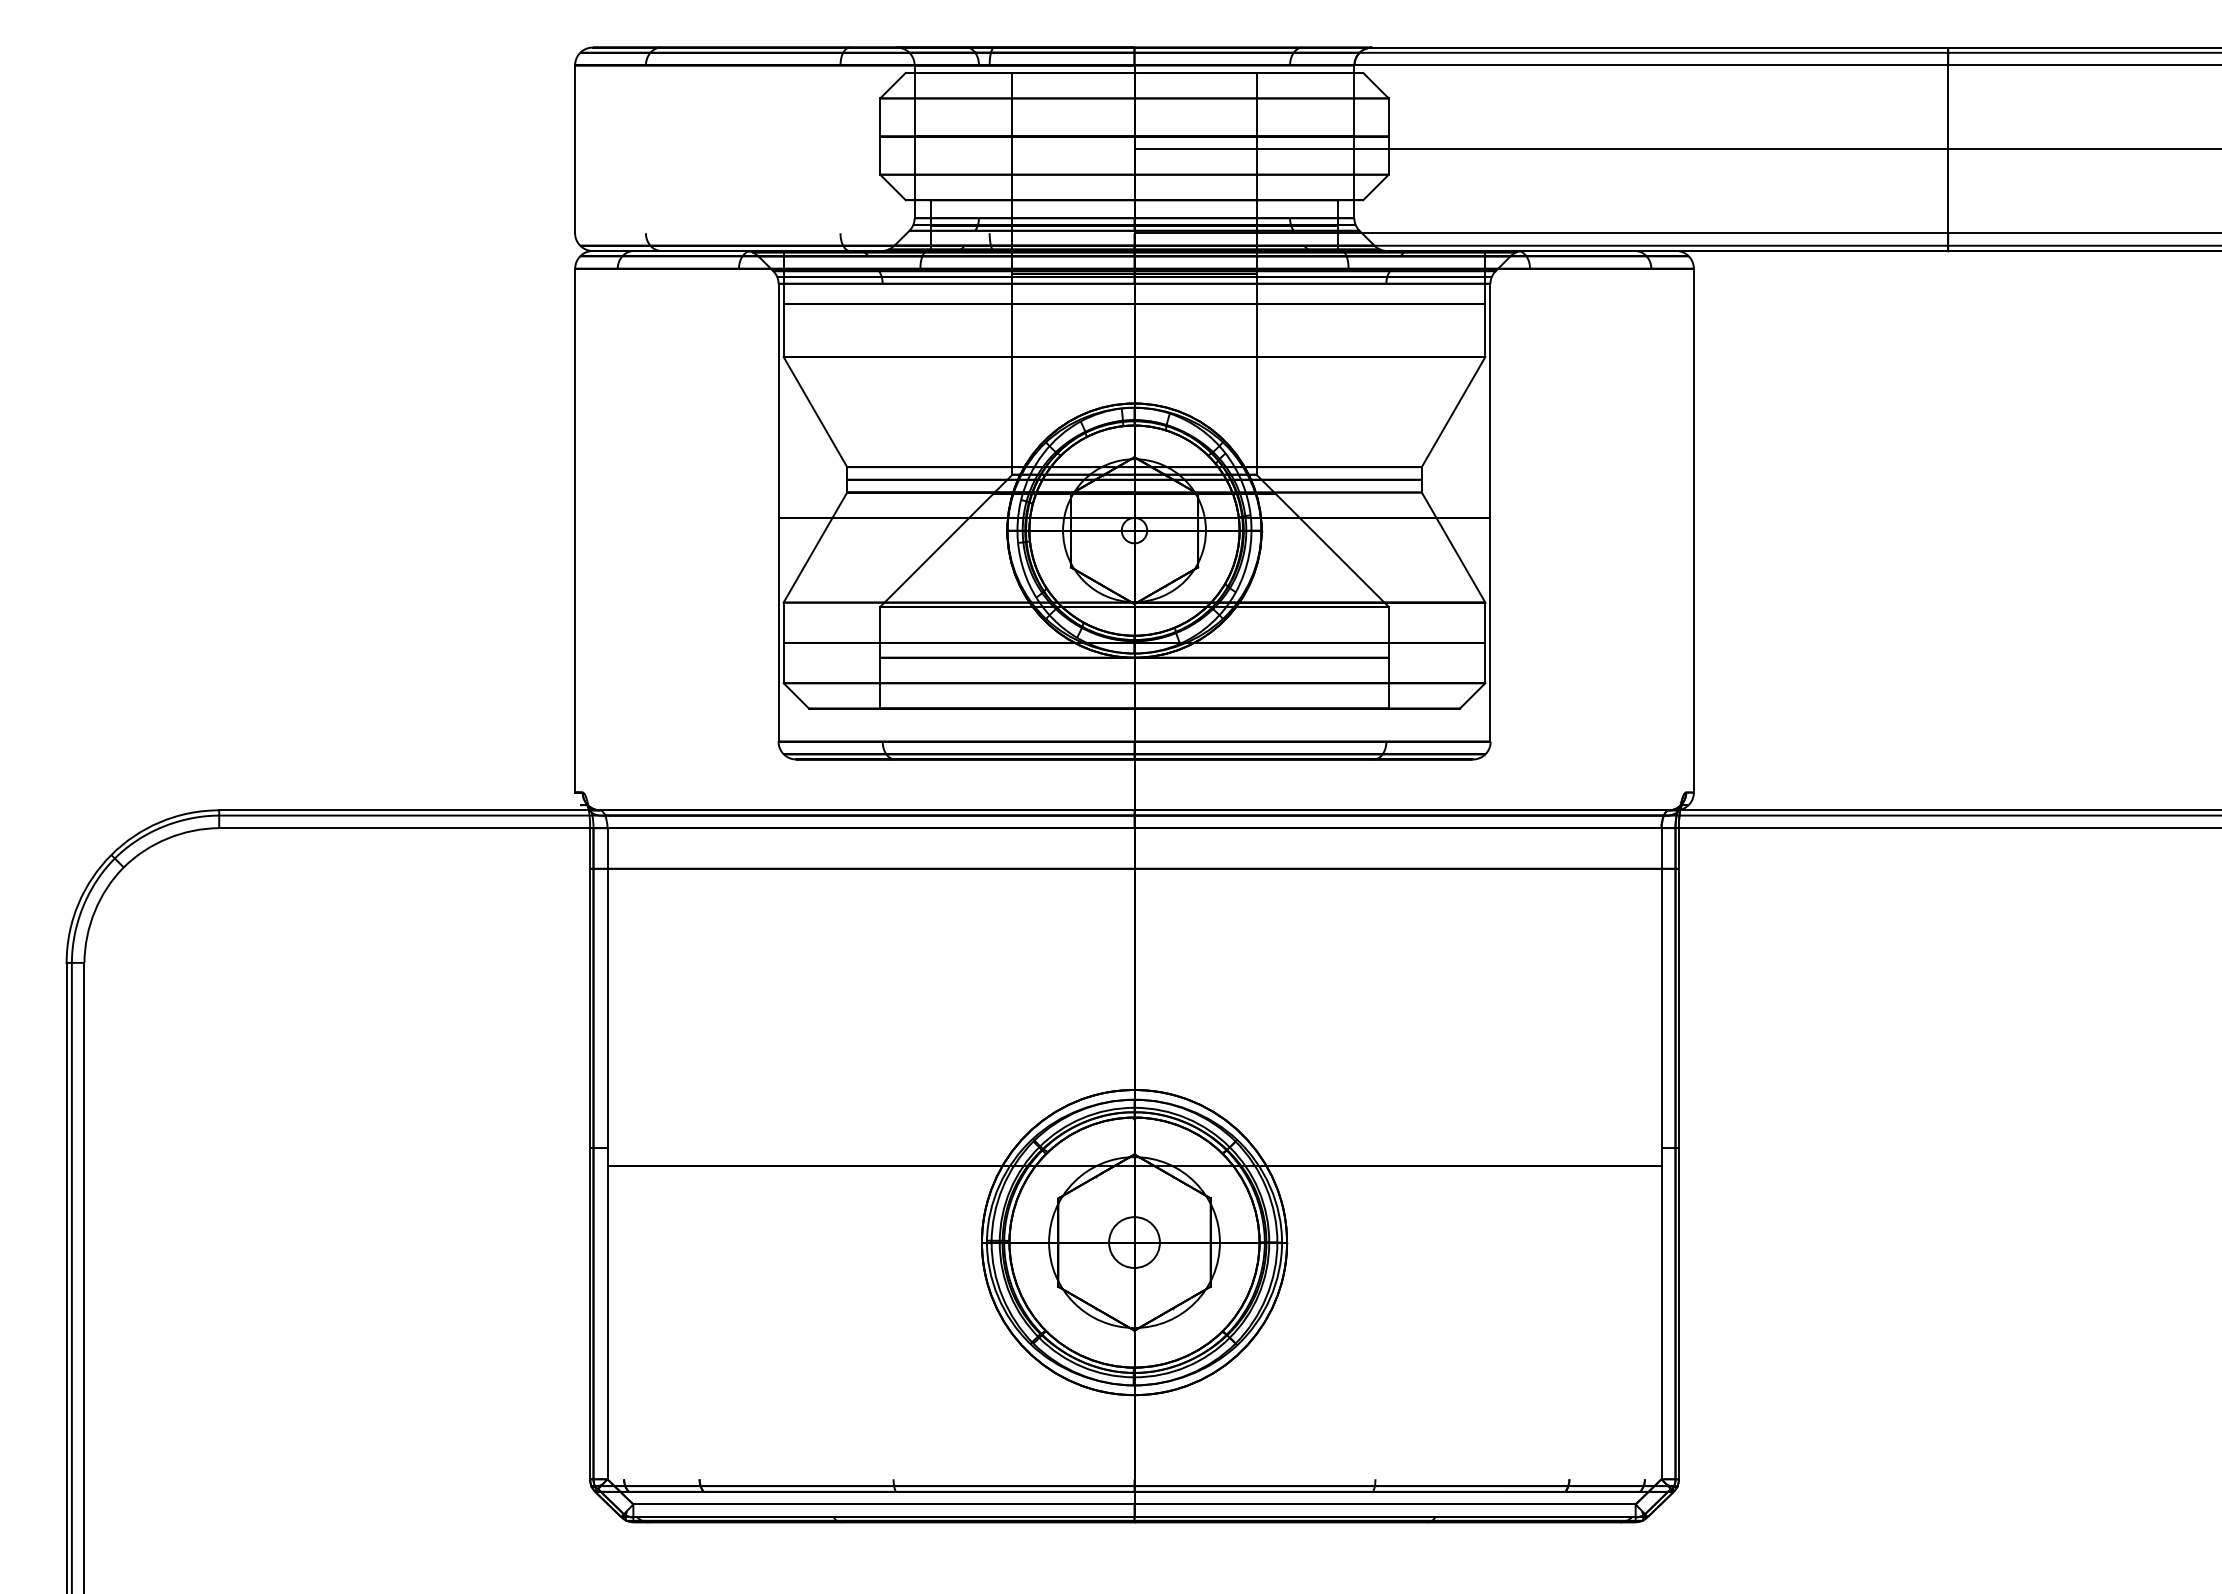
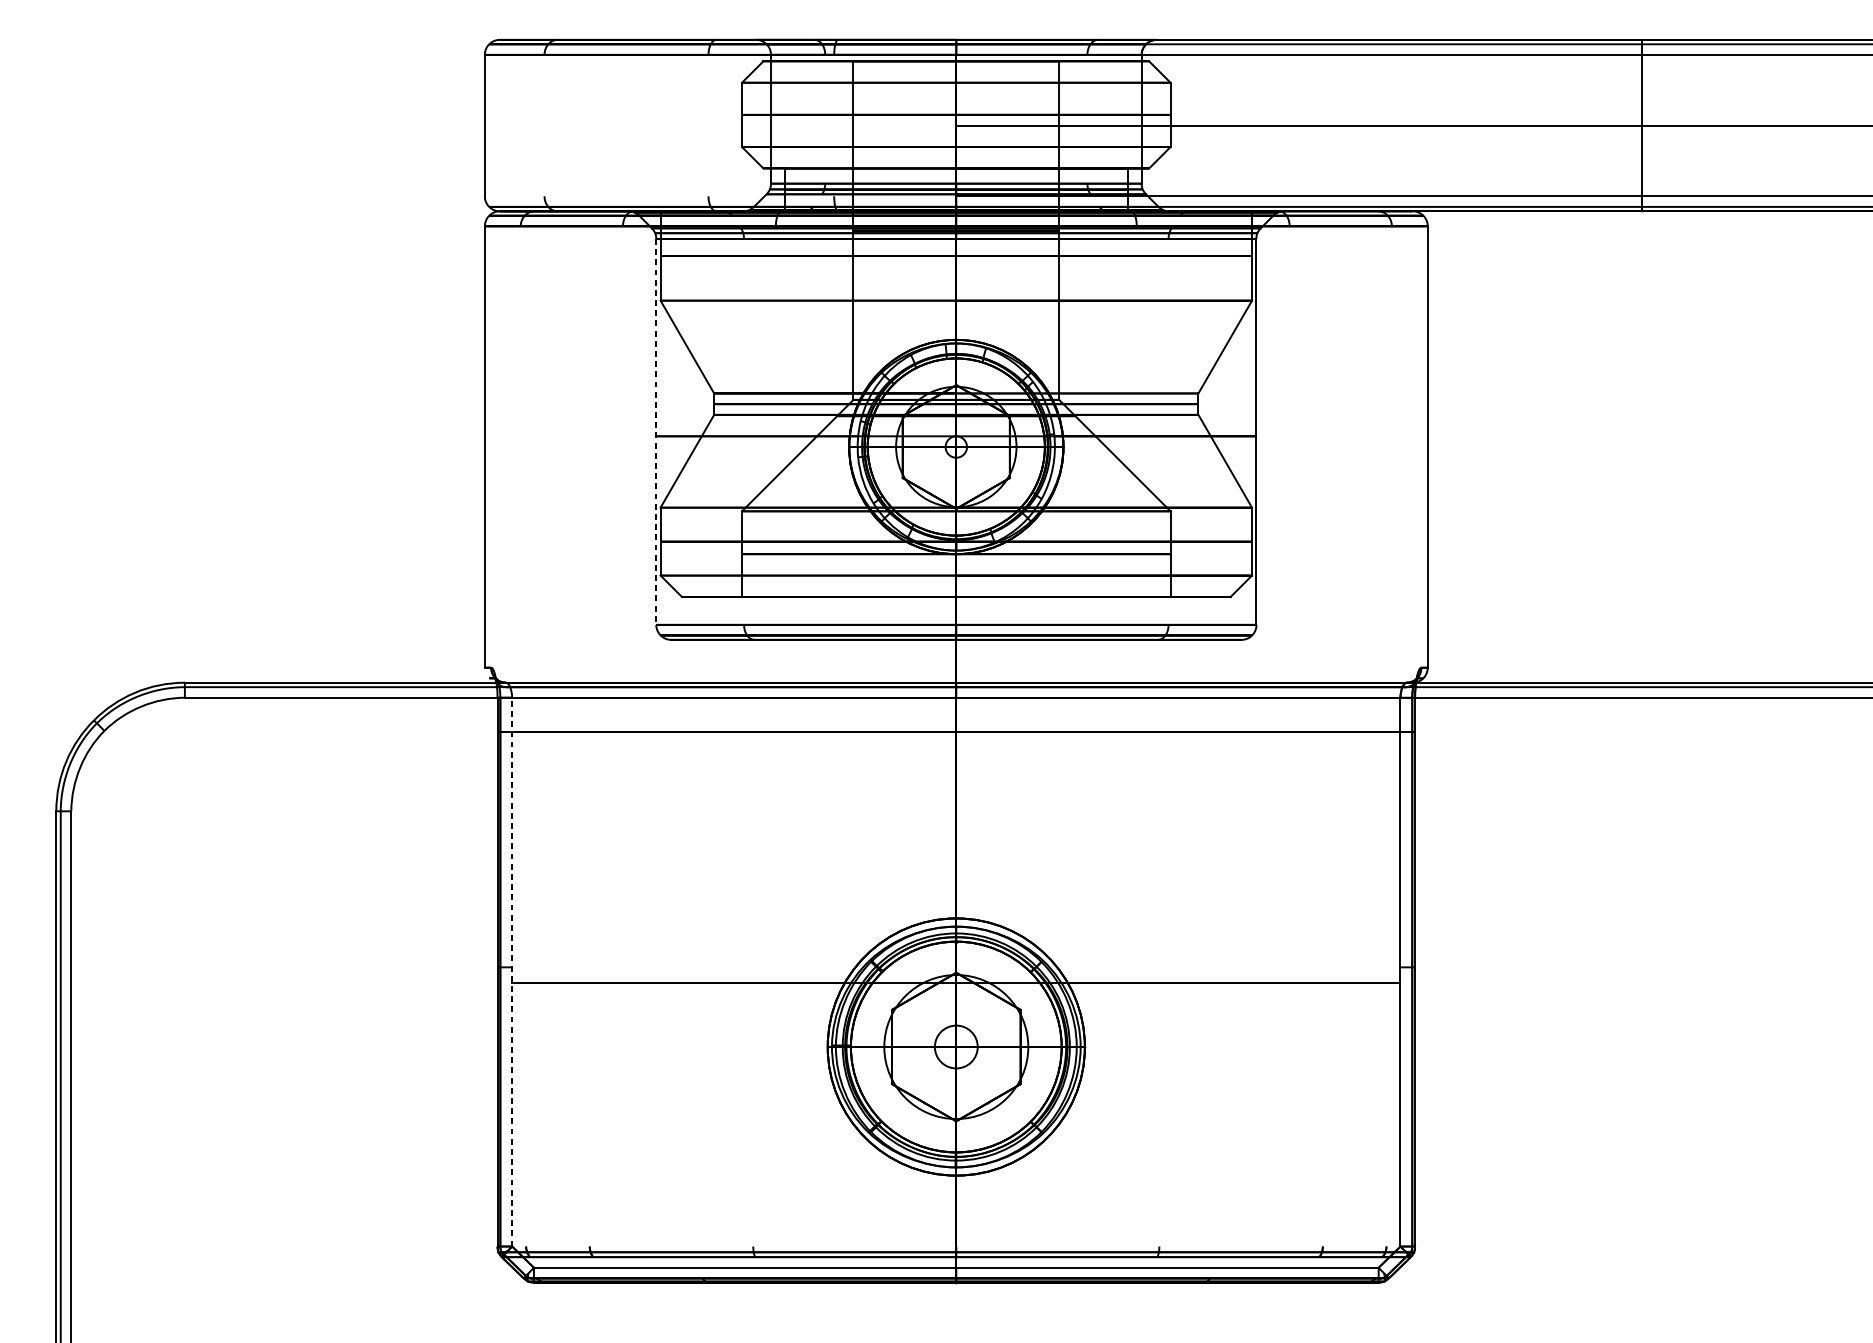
line: (778, 512) -> (656, 431), solid -> dashed
line: (607, 1153) -> (512, 971), solid -> dashed

